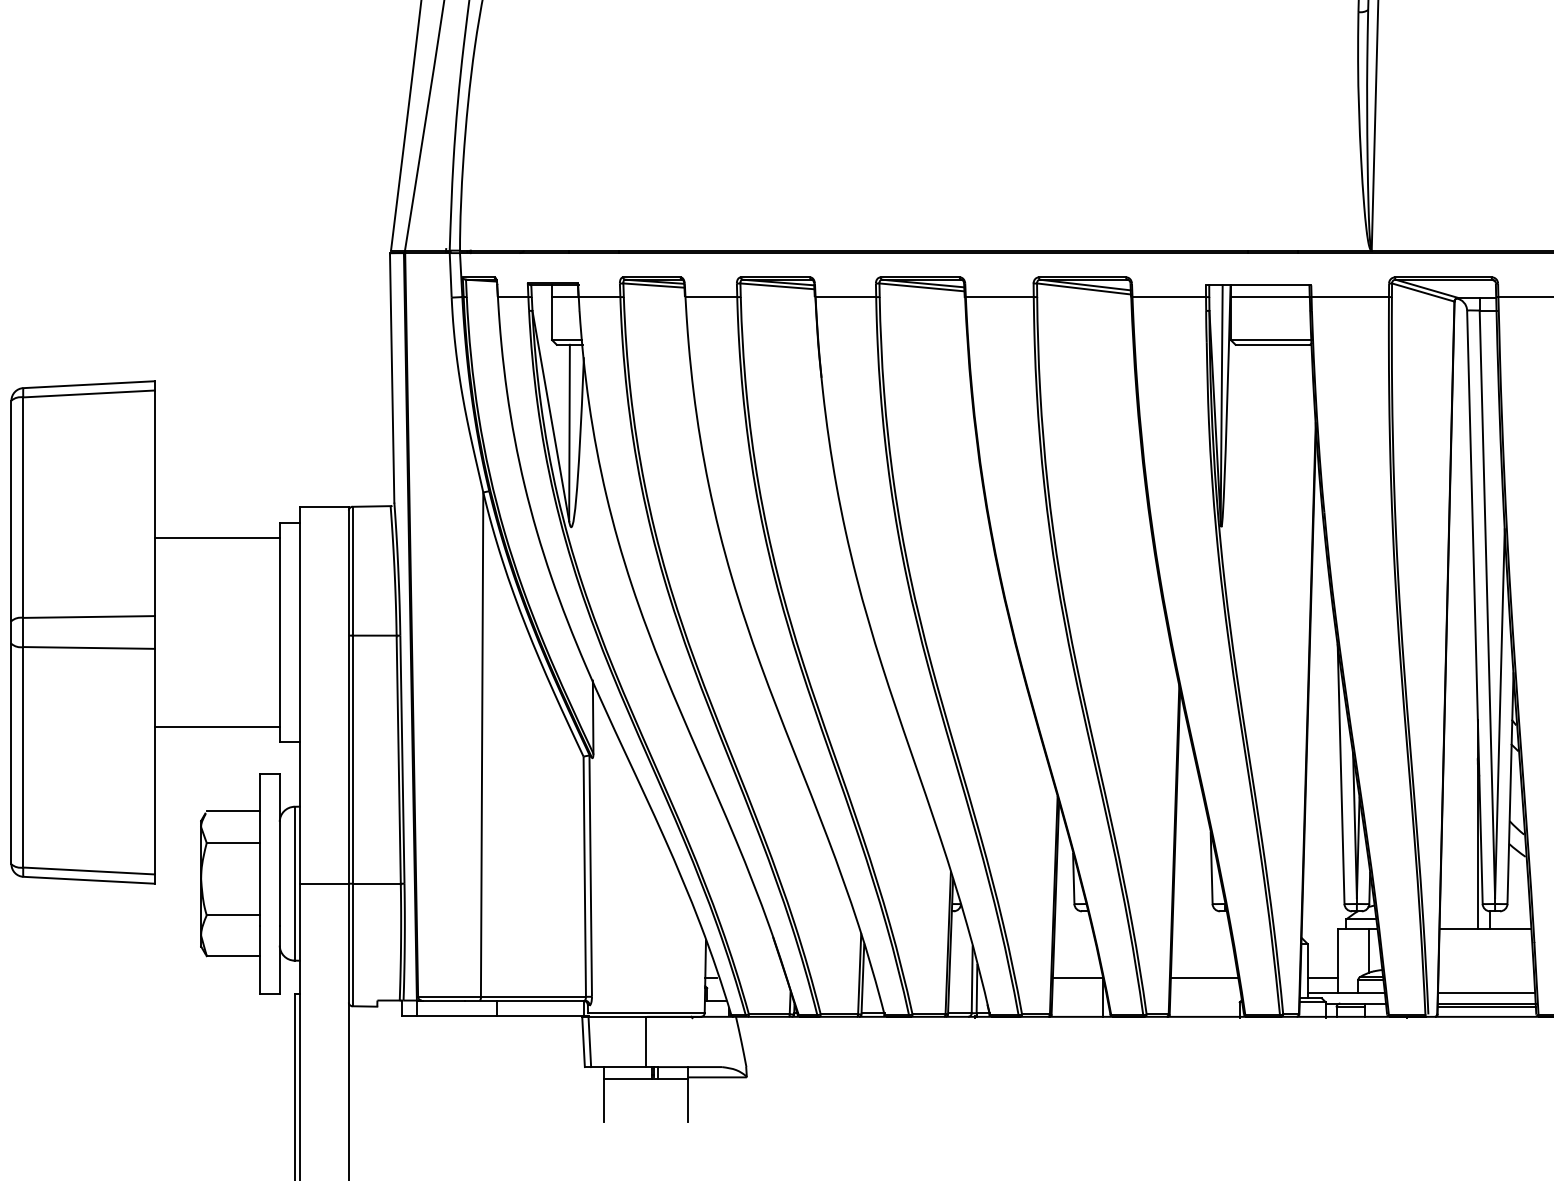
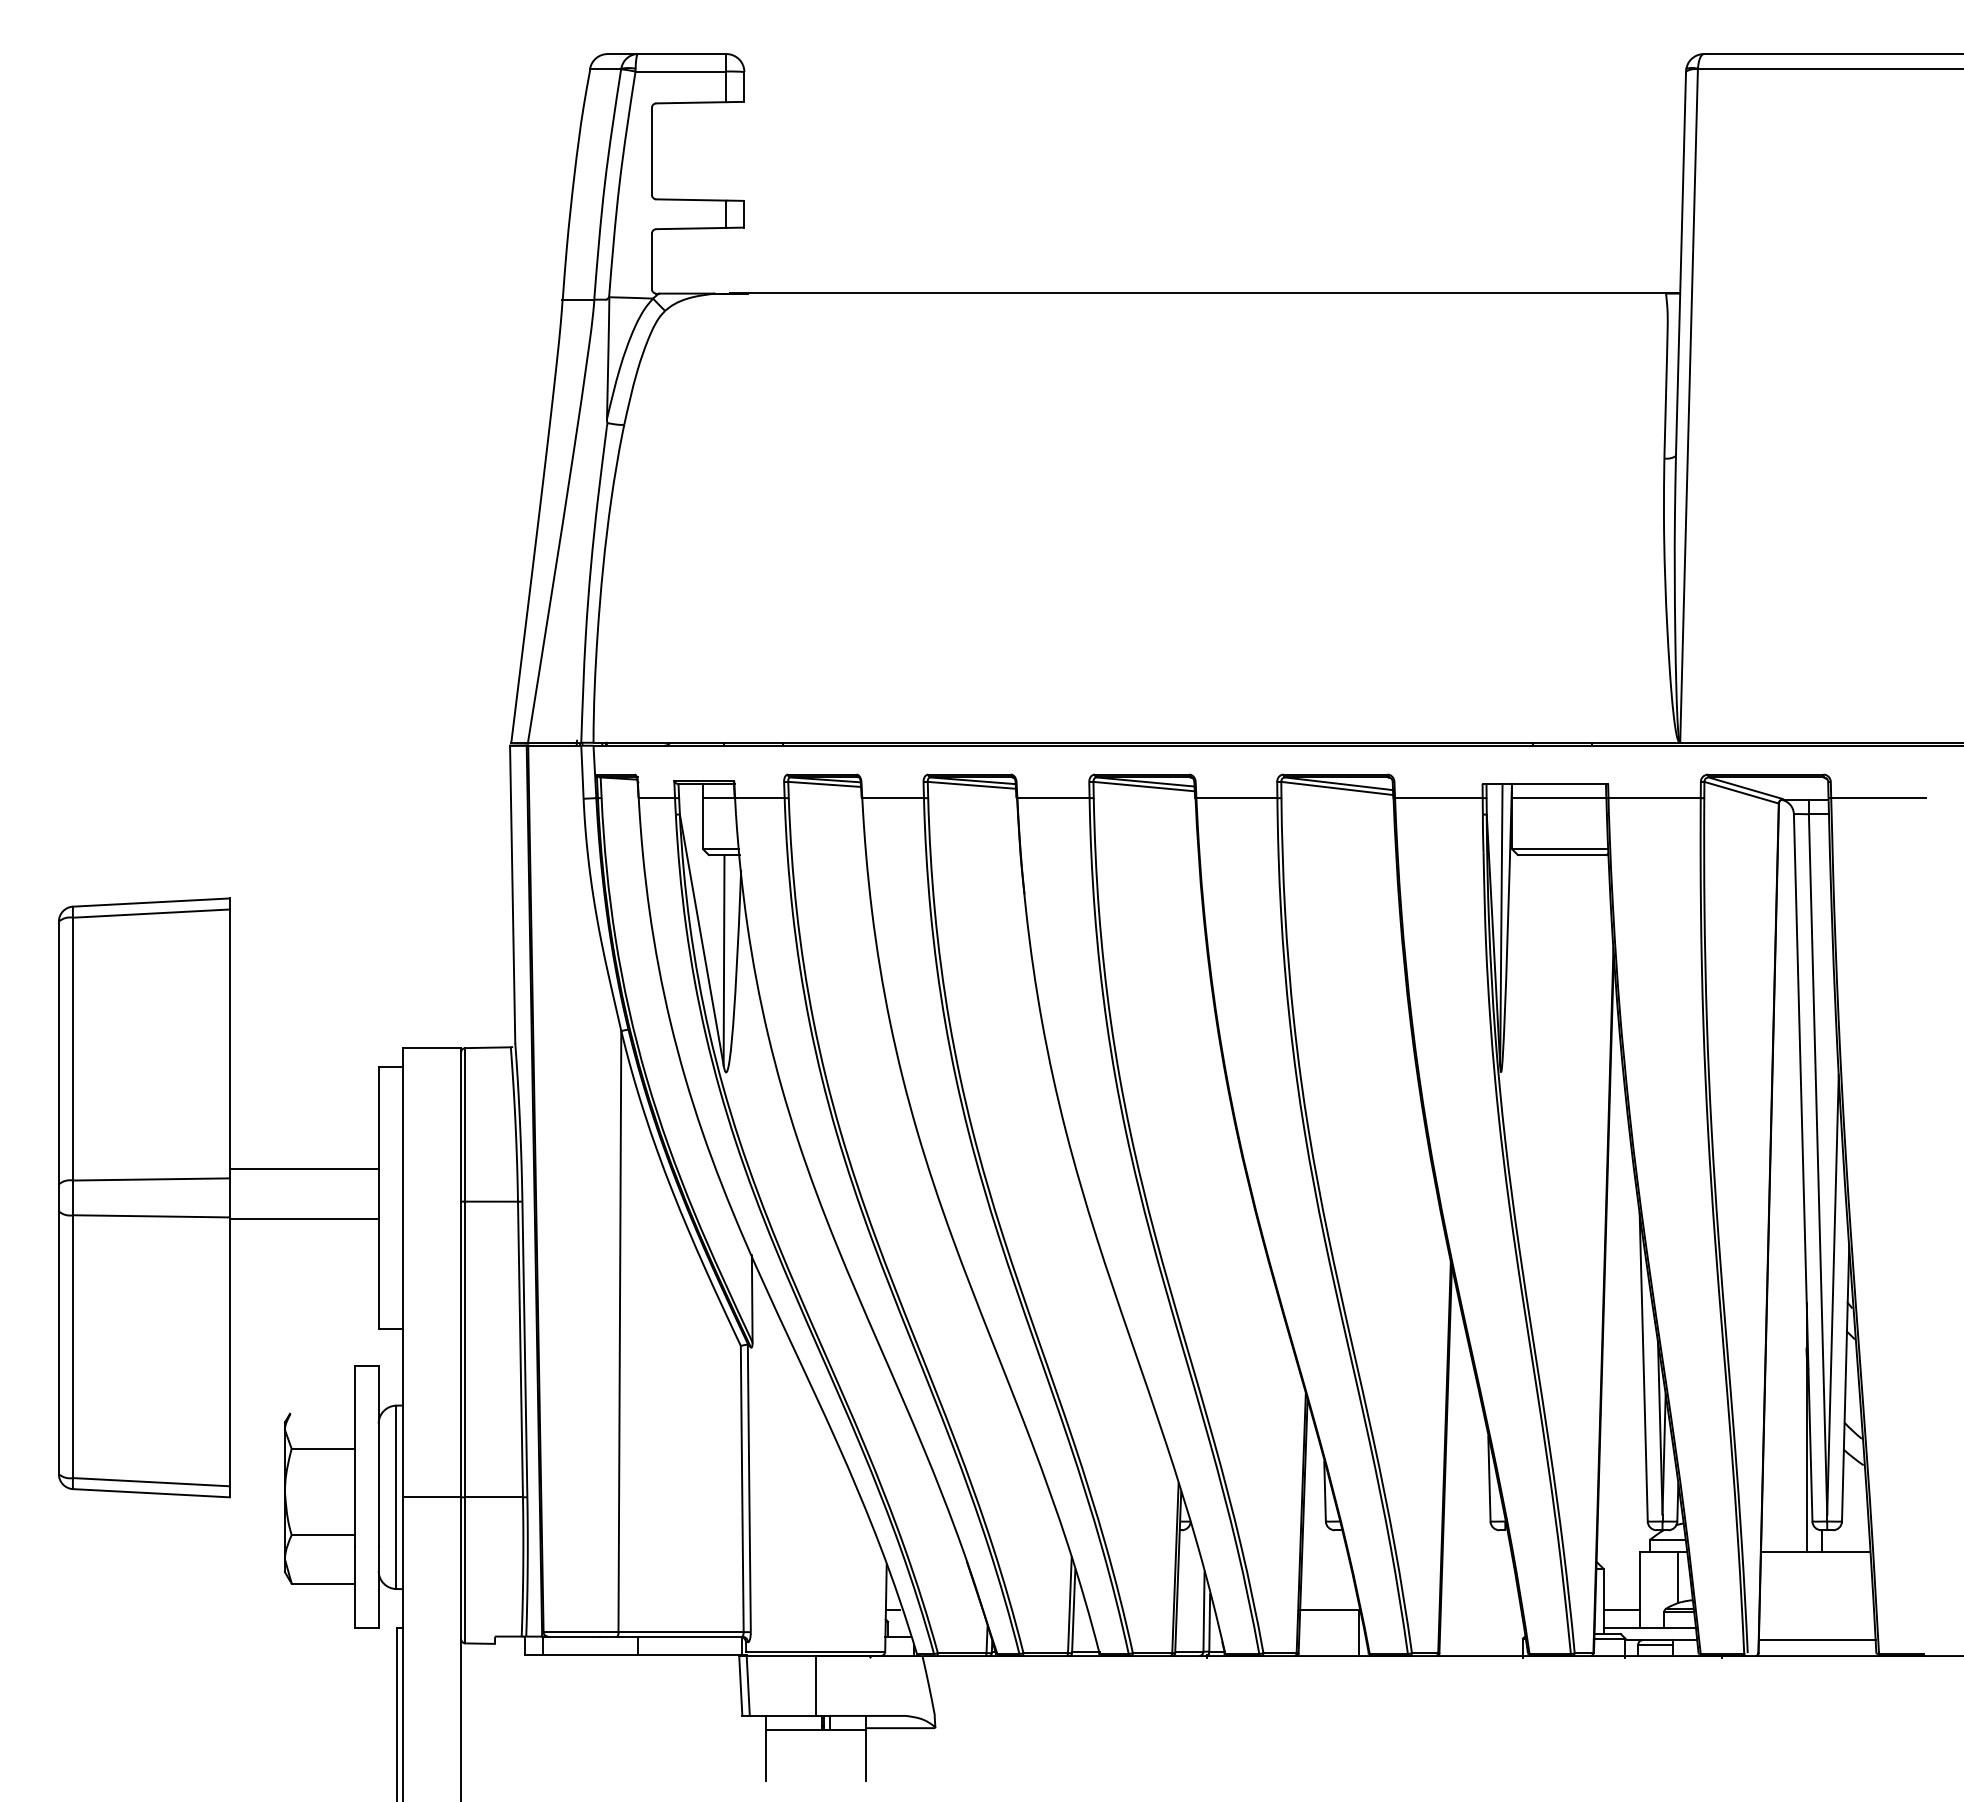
line: (217, 538) -> (304, 1168), moved
line: (217, 726) -> (304, 1219), moved
line: (233, 811) -> (323, 1411), removed
line: (1204, 977) -> (1480, 1609), removed
line: (1486, 993) -> (1816, 1628), removed
line: (1486, 1007) -> (1816, 1644), removed

